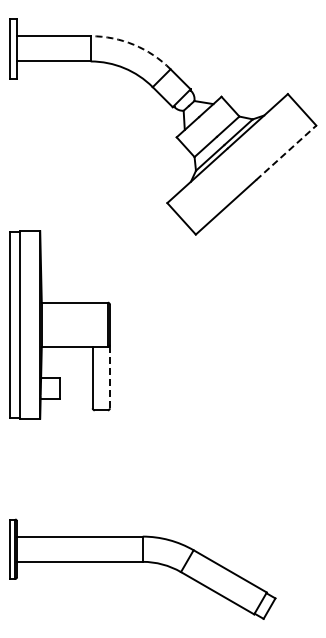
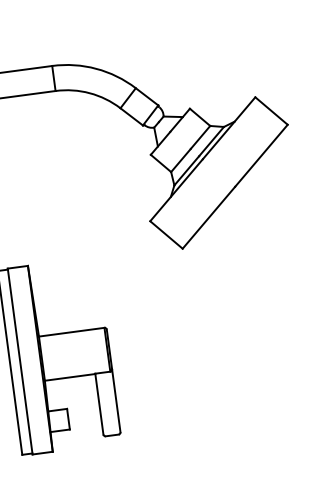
arc: (133, 44) -> (95, 68), dashed -> solid
line: (286, 152) -> (261, 155), dashed -> solid
line: (109, 376) -> (115, 400), dashed -> solid

